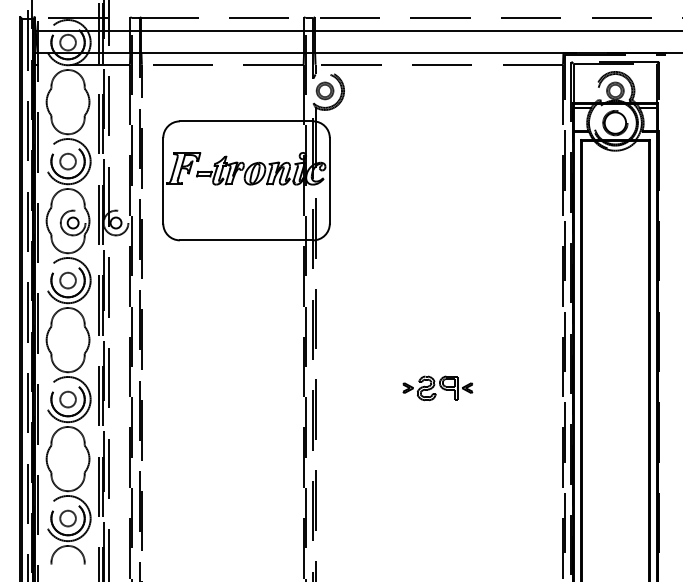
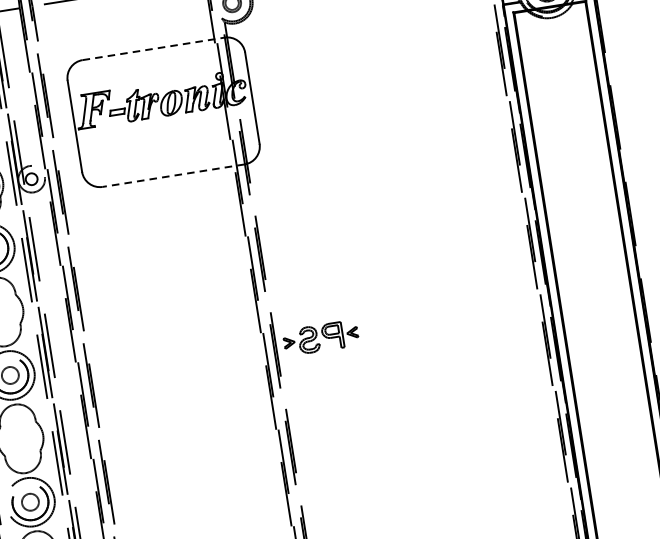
line: (246, 121) -> (153, 49), solid -> dashed
line: (246, 240) -> (173, 175), solid -> dashed
part: (437, 388) -> (320, 338), moved

